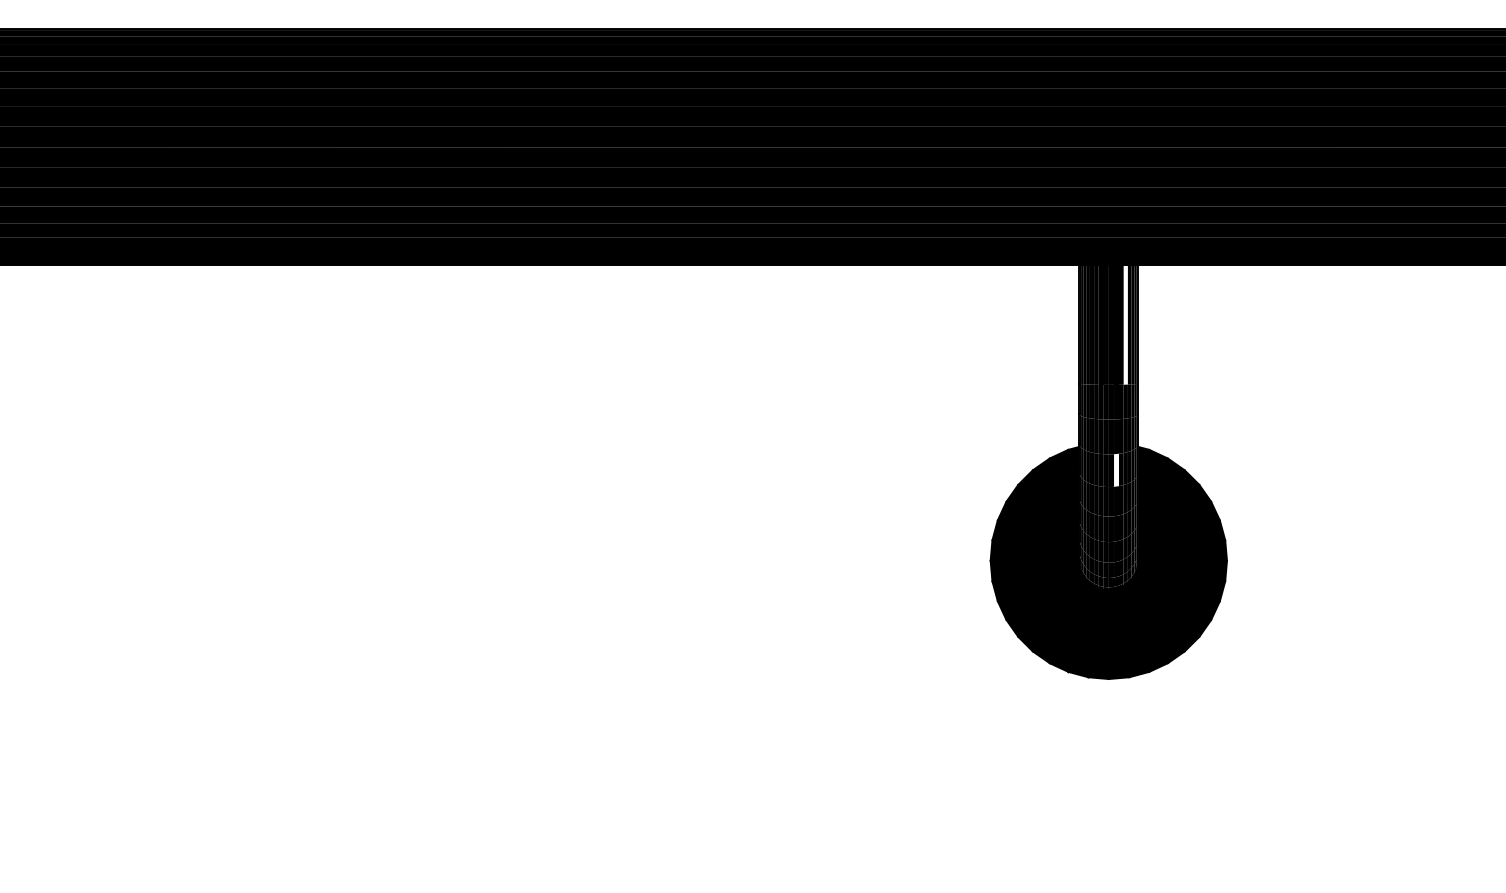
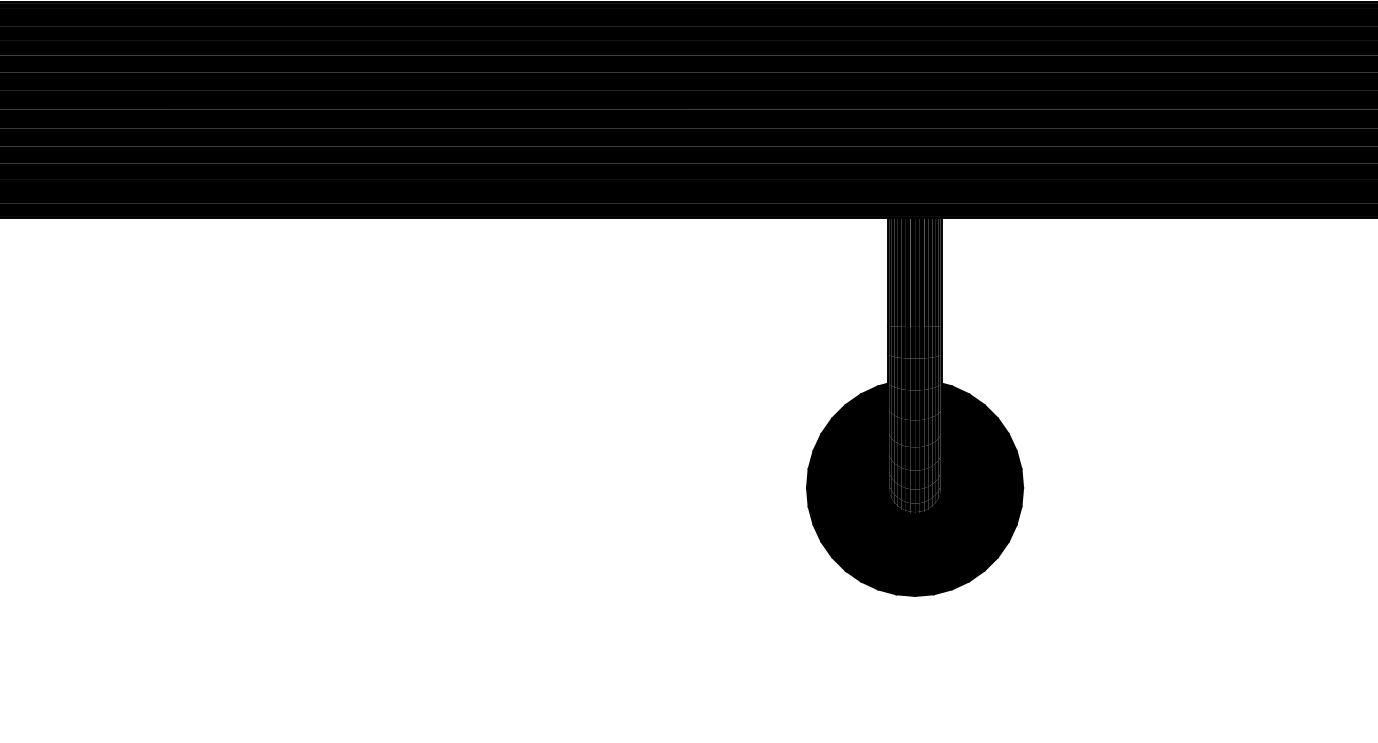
fill: (1125, 324) -> (930, 271), added
fill: (1116, 469) -> (922, 404), added

